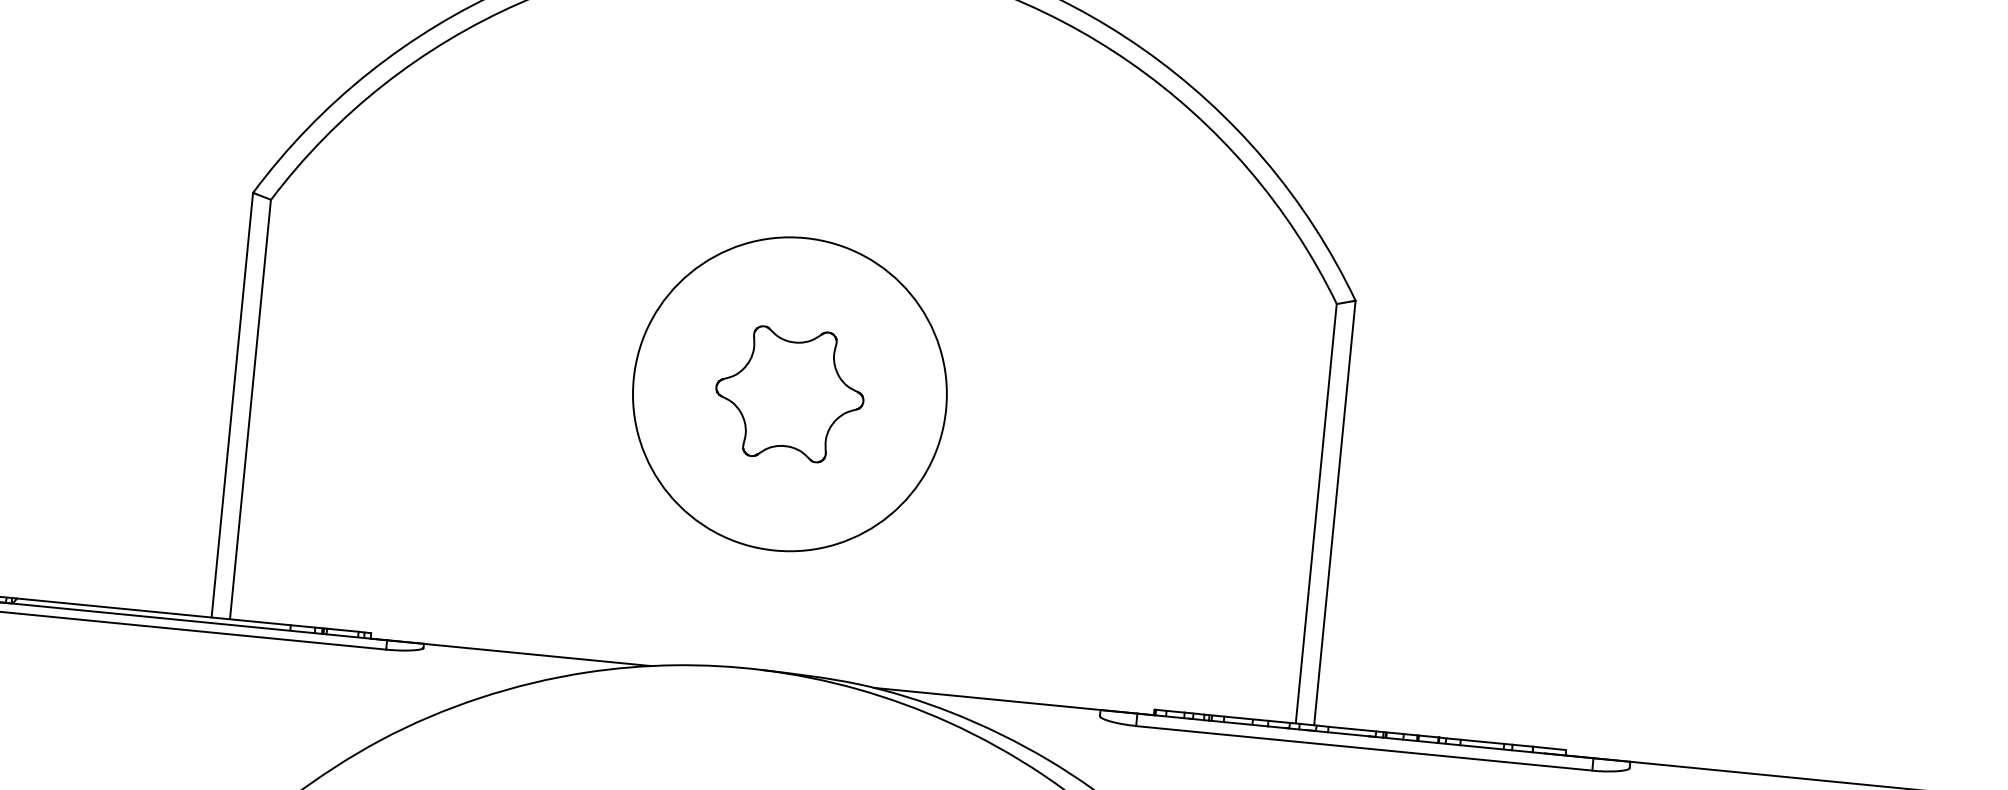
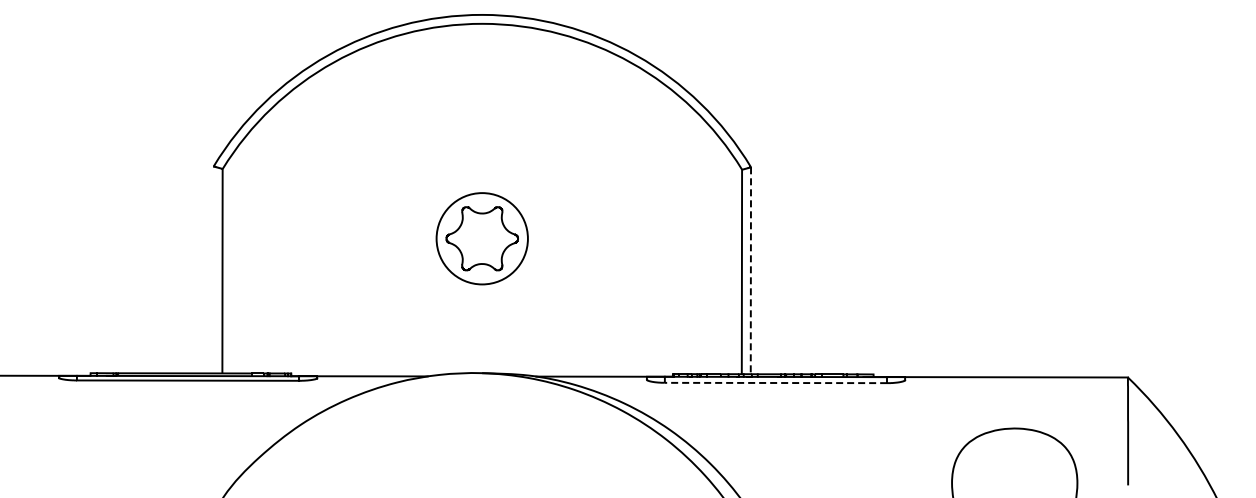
circle: (790, 393) -> (482, 238), size x0.6
line: (232, 404) -> (213, 269), removed
line: (1333, 514) -> (750, 271), solid -> dashed
line: (1363, 749) -> (775, 383), solid -> dashed

